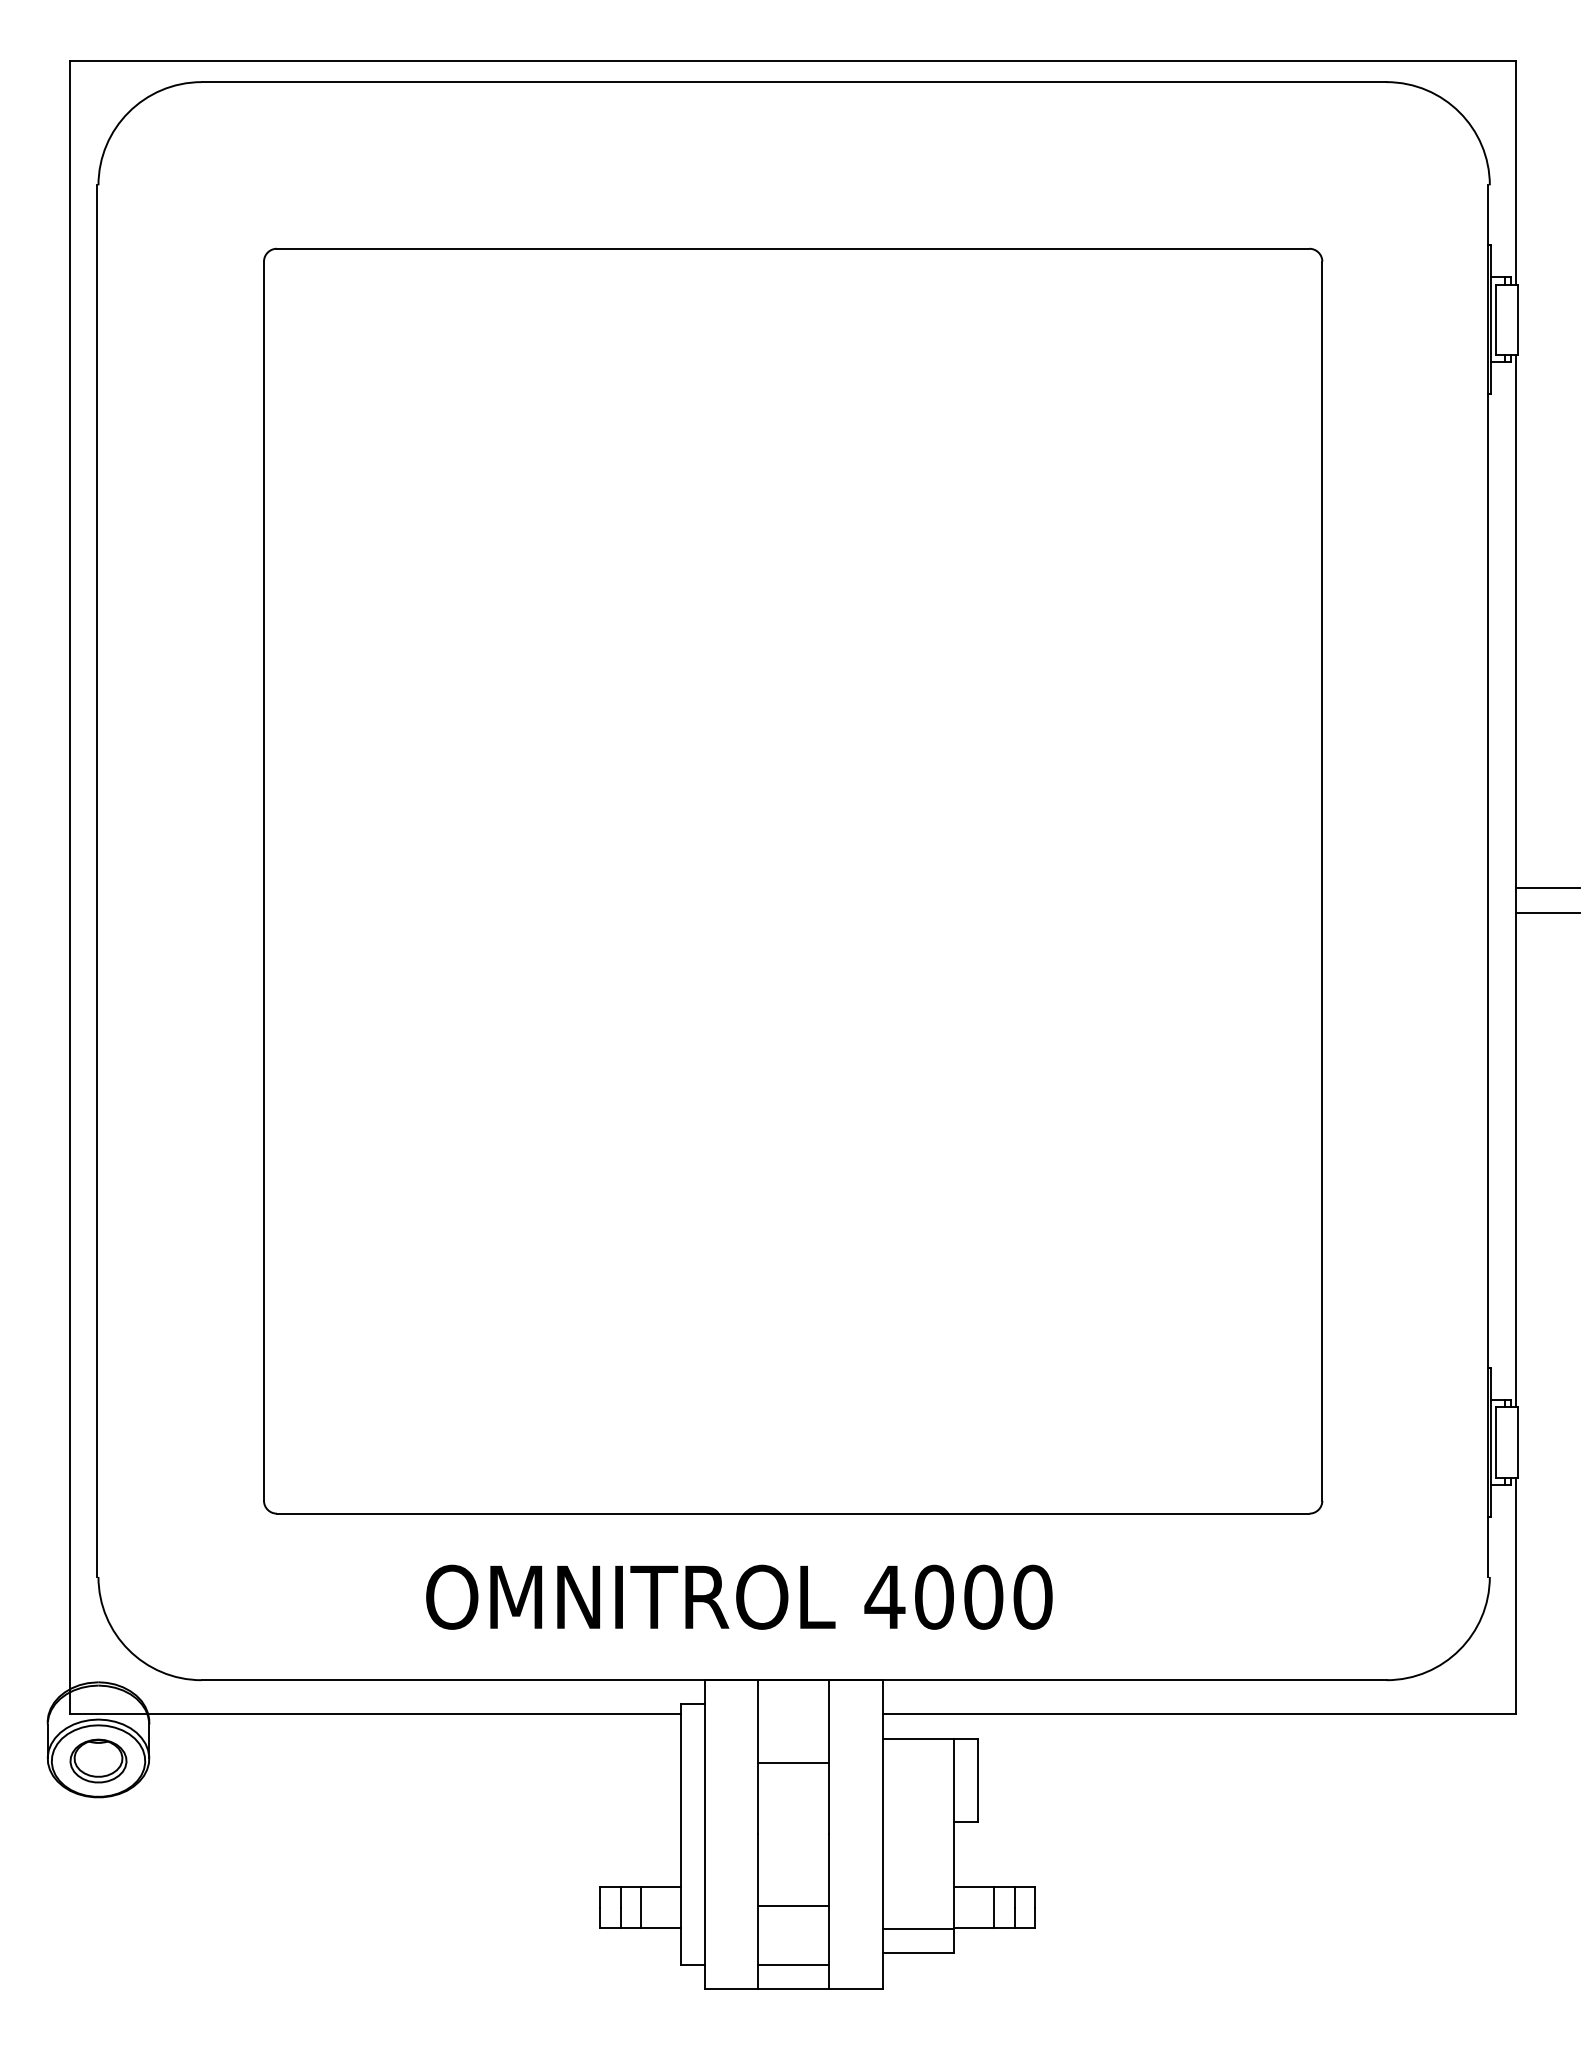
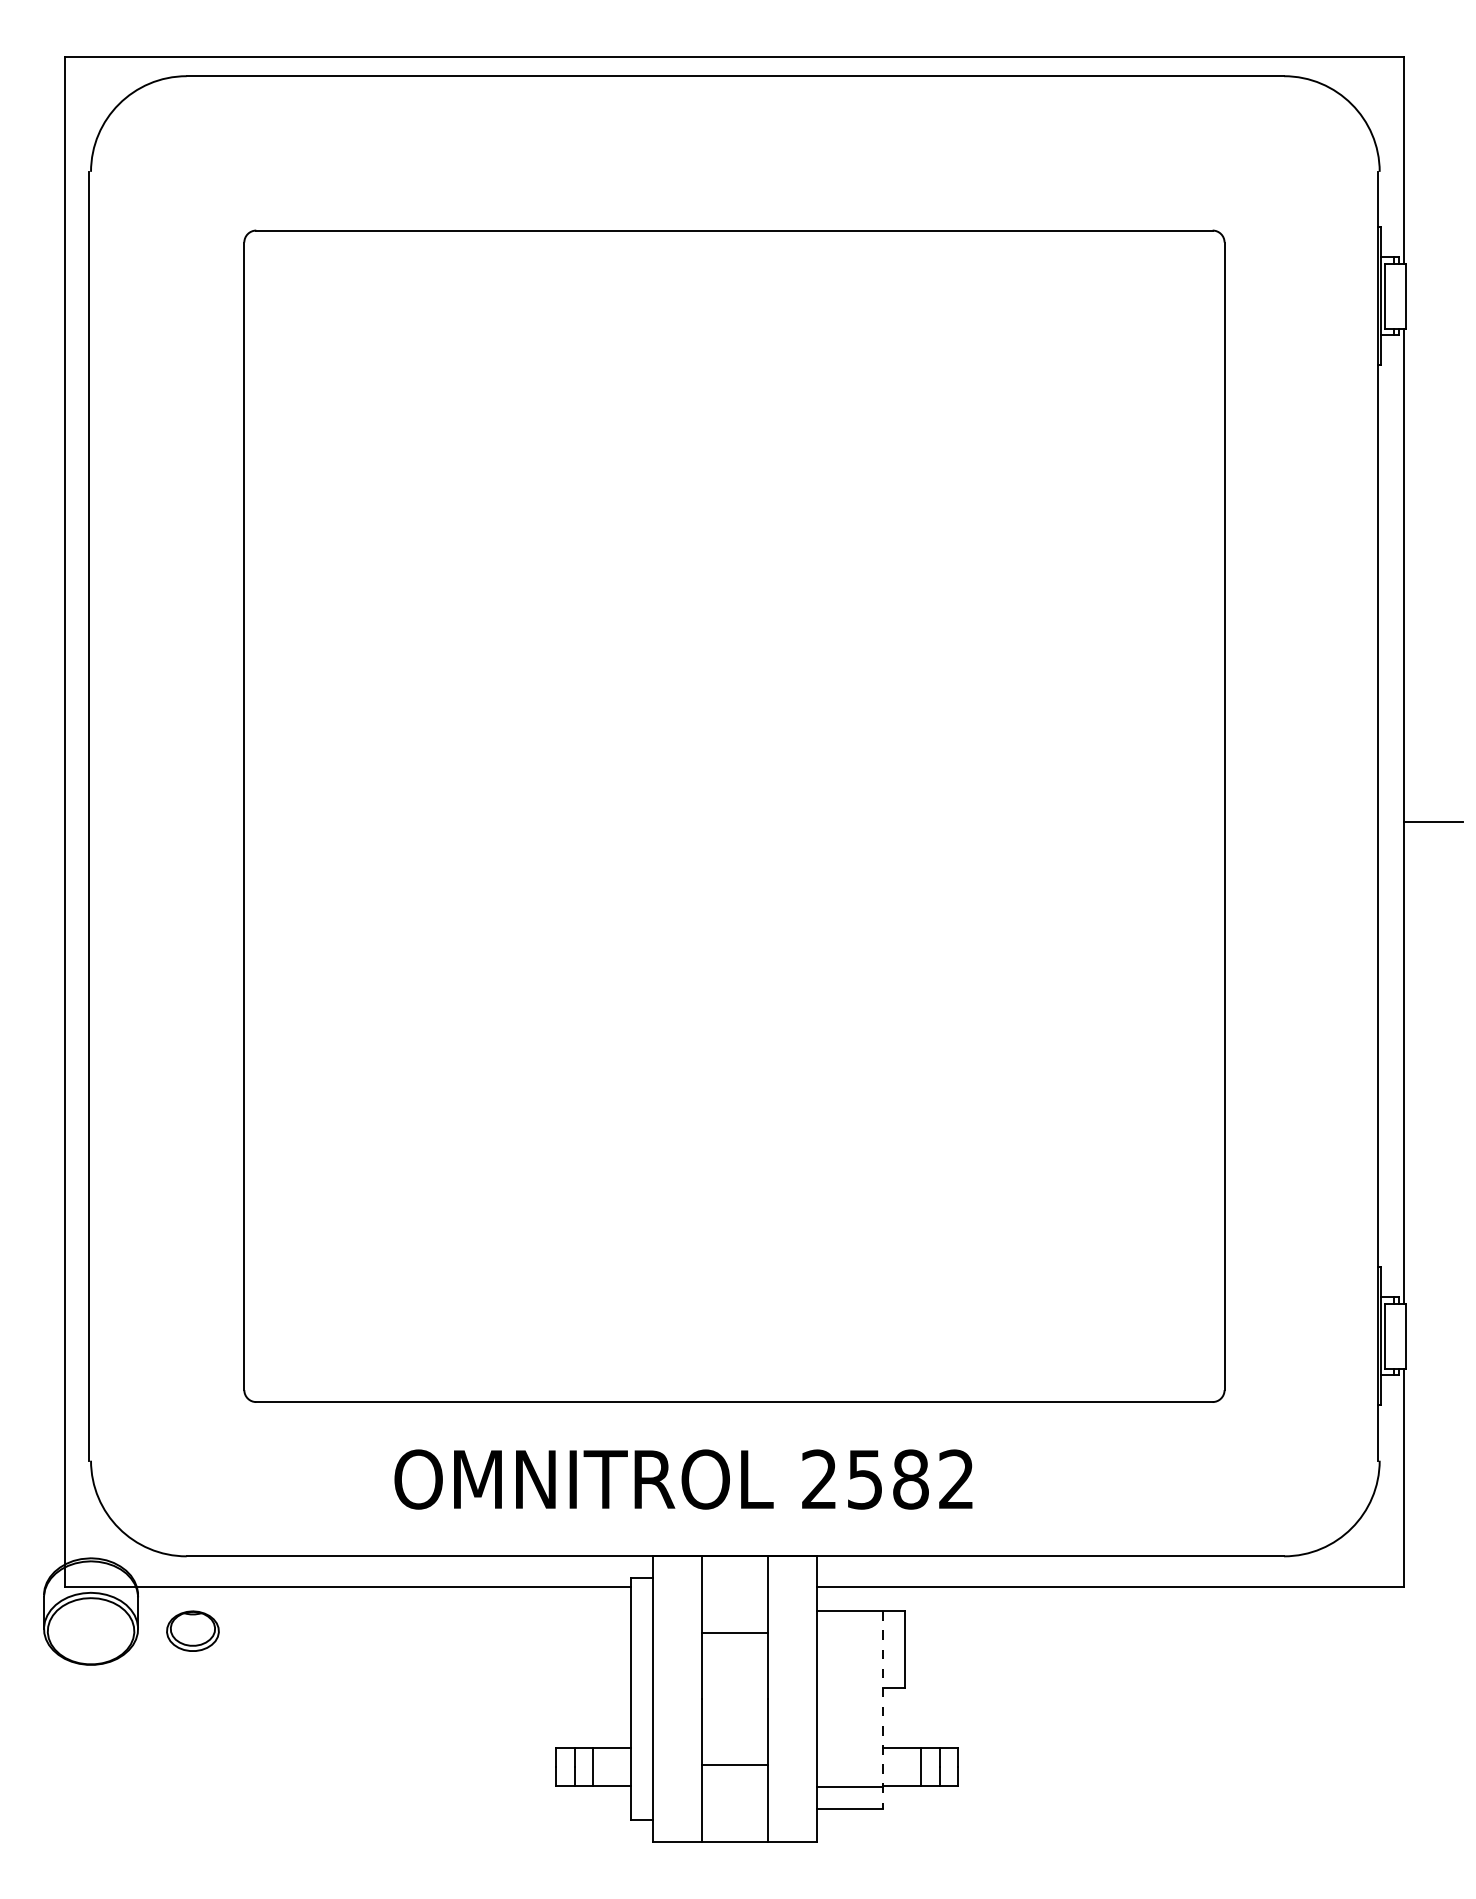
line: (1547, 913) -> (1433, 846), removed
text: (958, 1596) -> (887, 1478), 4000 -> 2582
part: (98, 1760) -> (192, 1630), moved
line: (953, 1846) -> (882, 1710), solid -> dashed
line: (793, 1964) -> (734, 1819), removed

